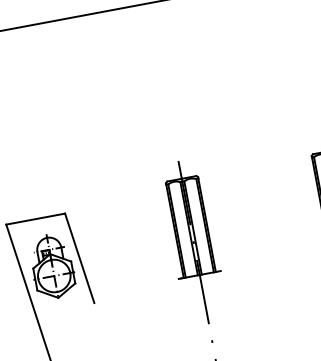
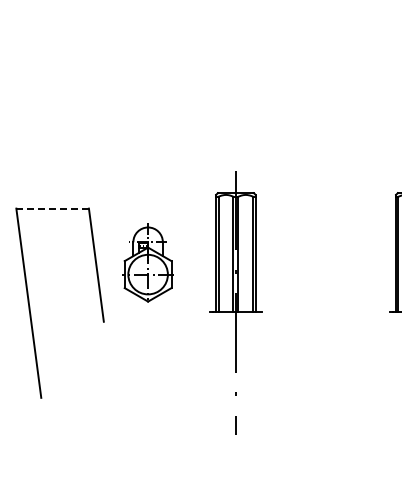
line: (35, 219) -> (52, 208), solid -> dashed
part: (51, 266) -> (147, 262), moved

